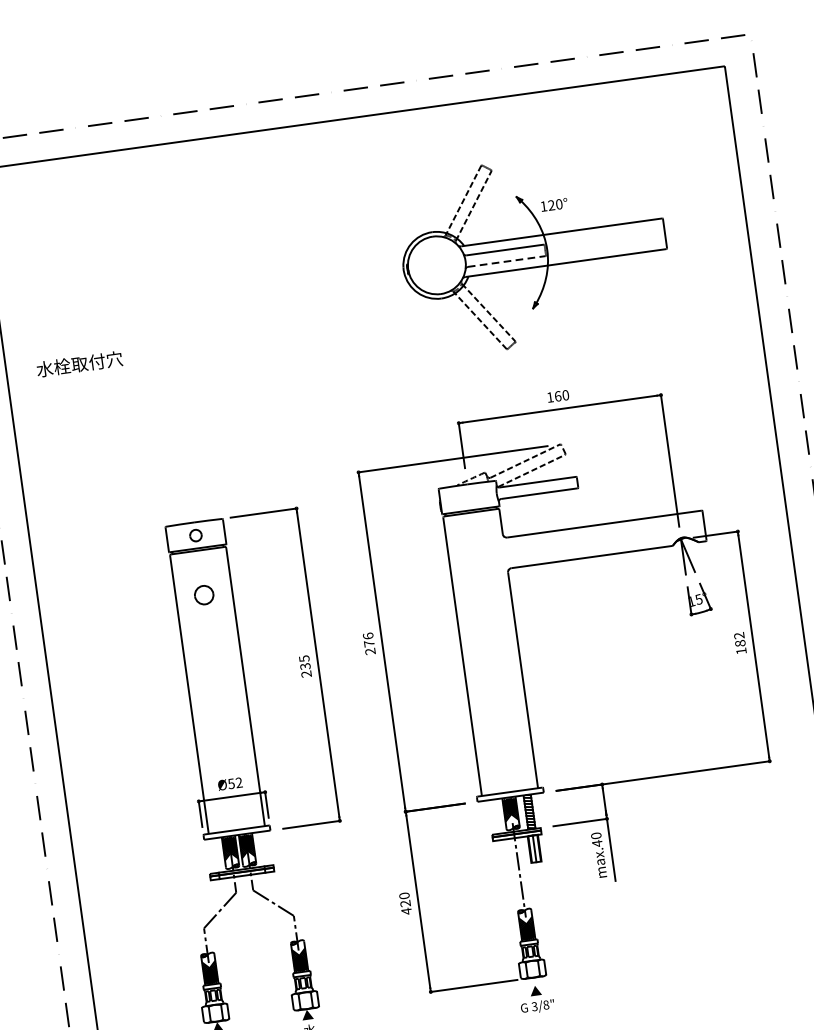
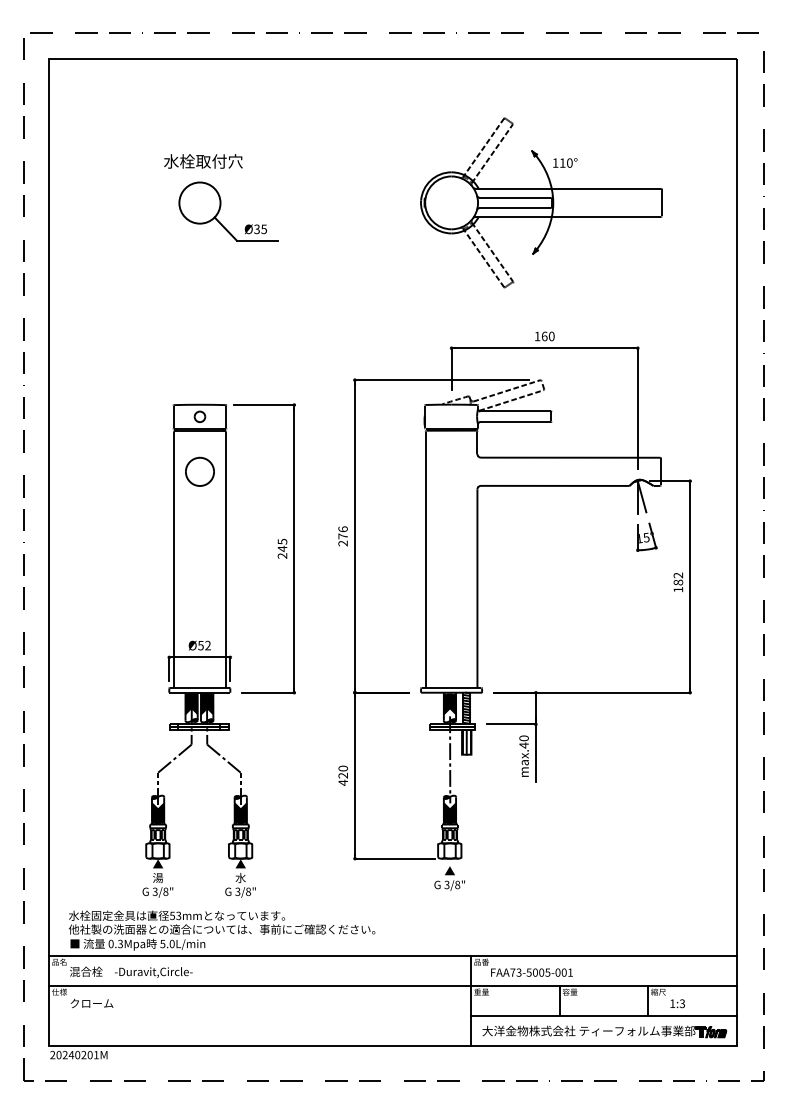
text: (551, 204) -> (562, 162), 120° -> 110°
line: (507, 261) -> (515, 208), dashed -> solid
part: (187, 308) -> (220, 210), added
text: (79, 364) -> (203, 161), moved
part: (203, 594) -> (199, 471), size x1.67
text: (305, 666) -> (282, 548), 235 -> 245

